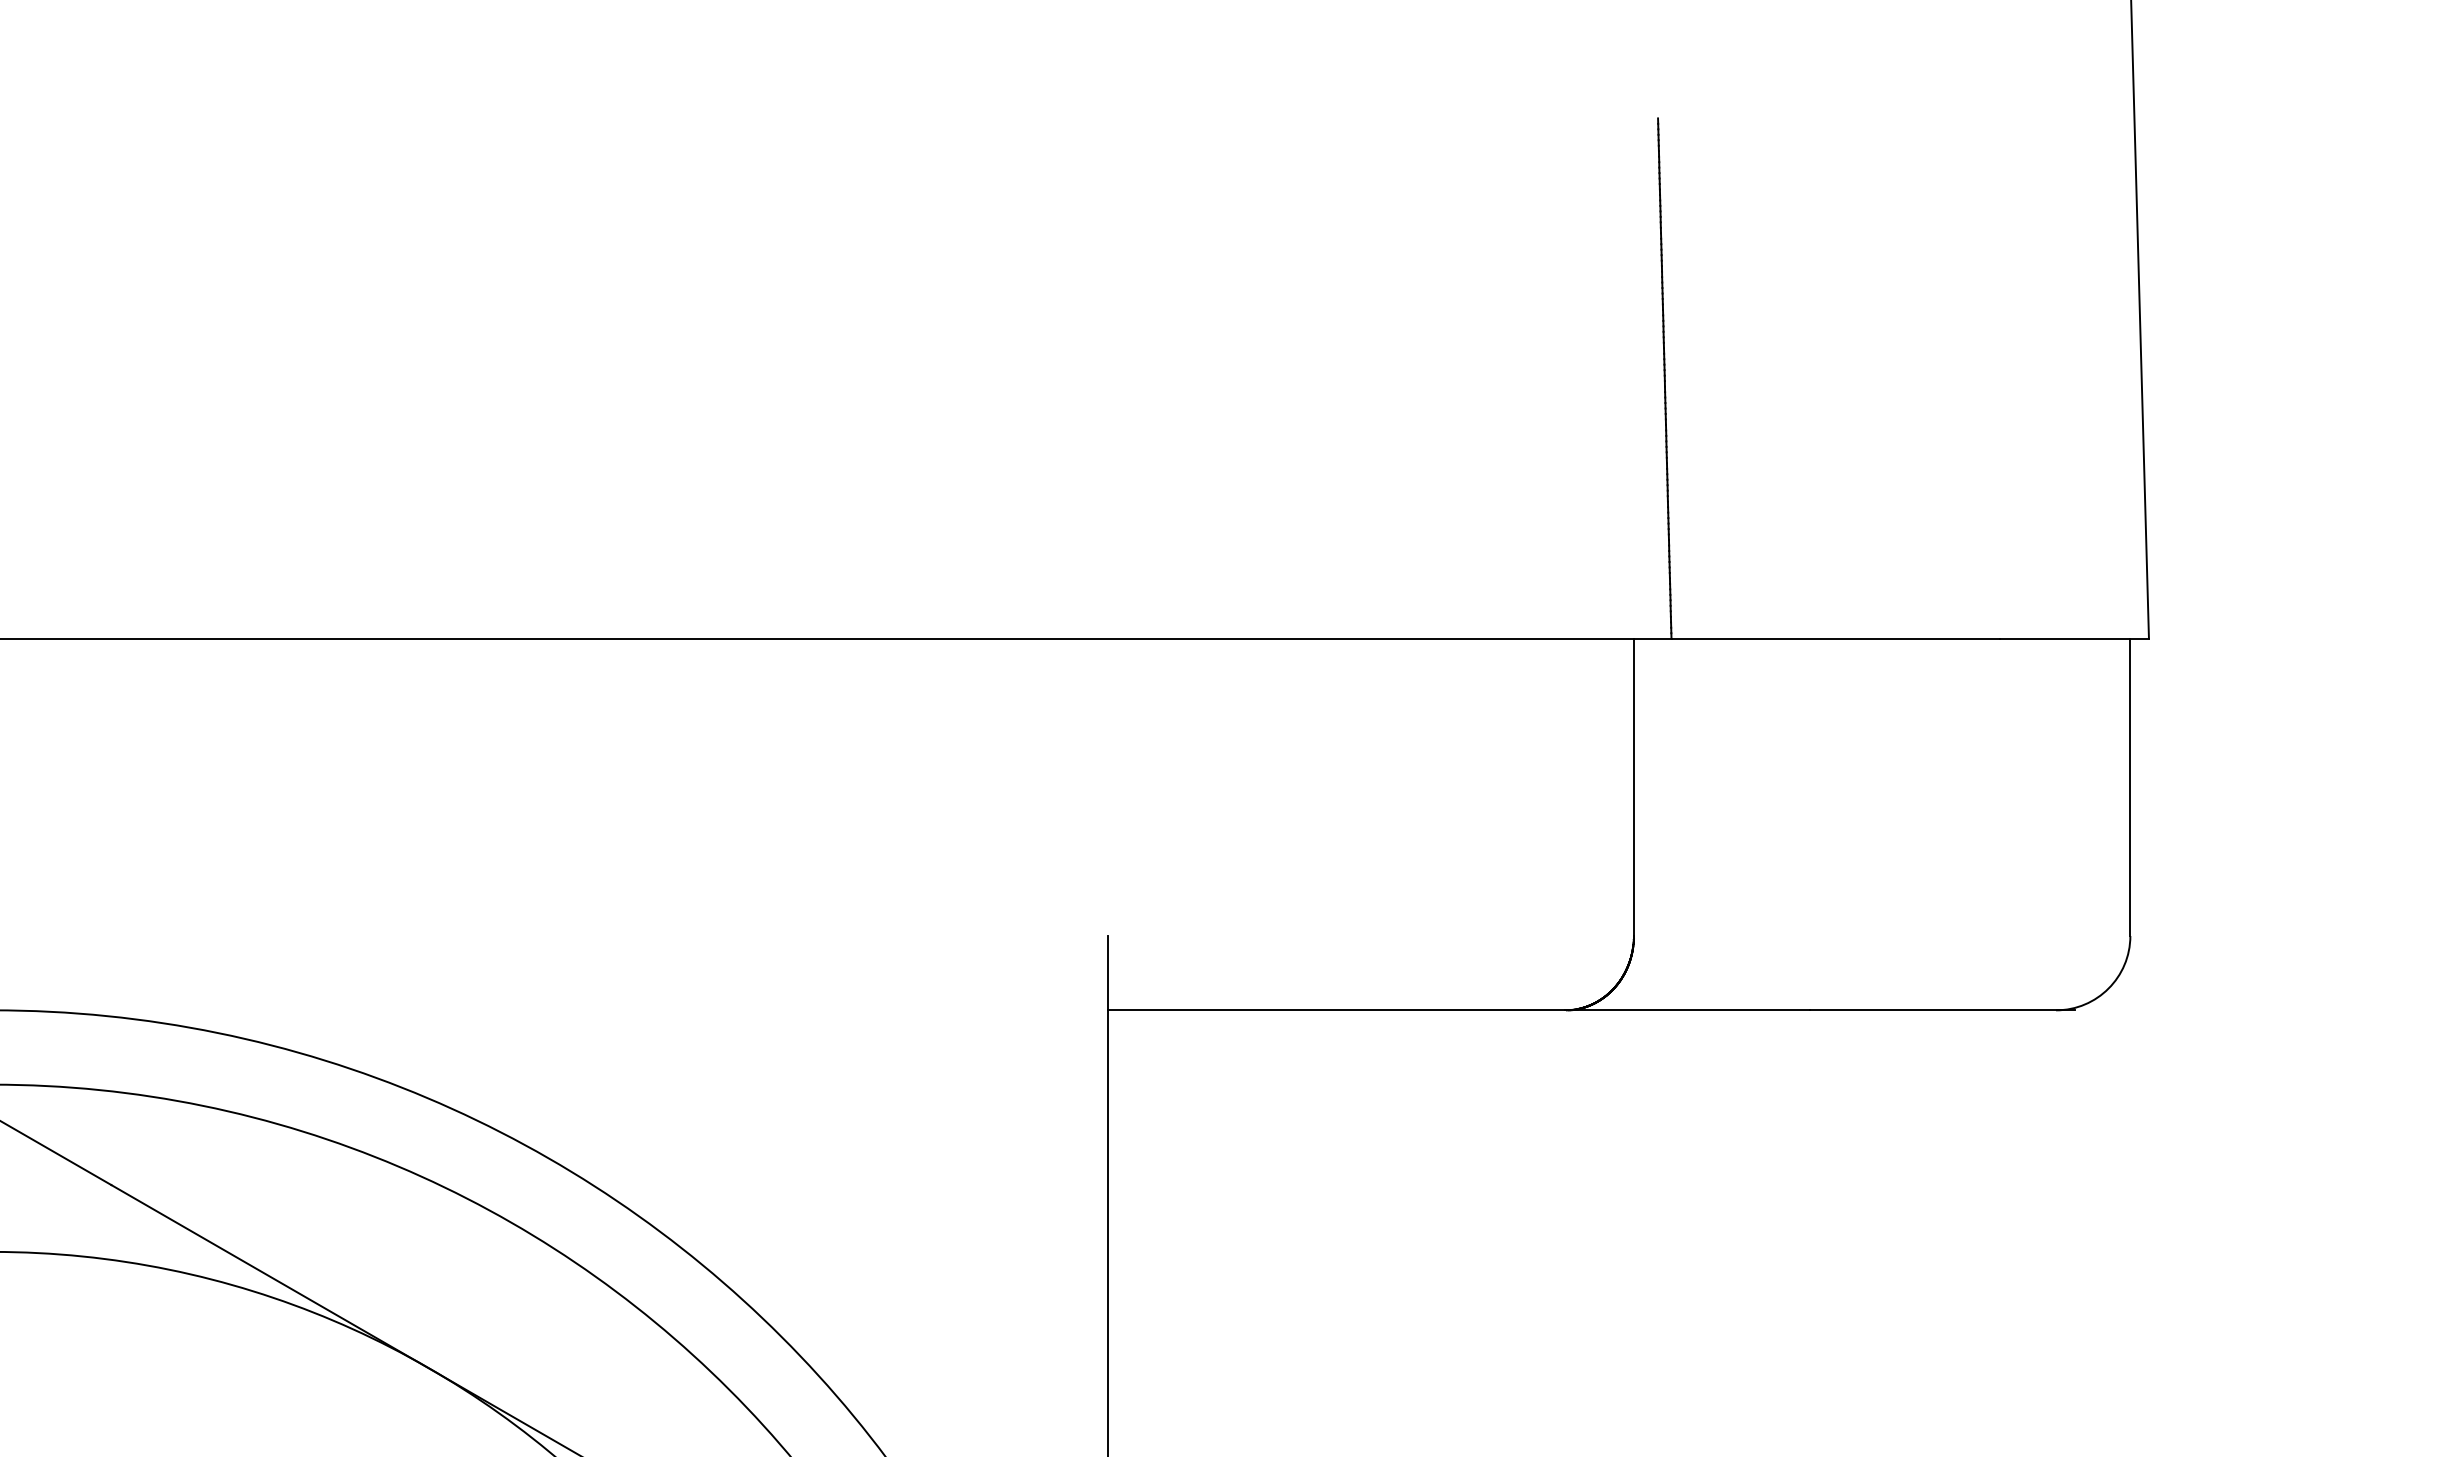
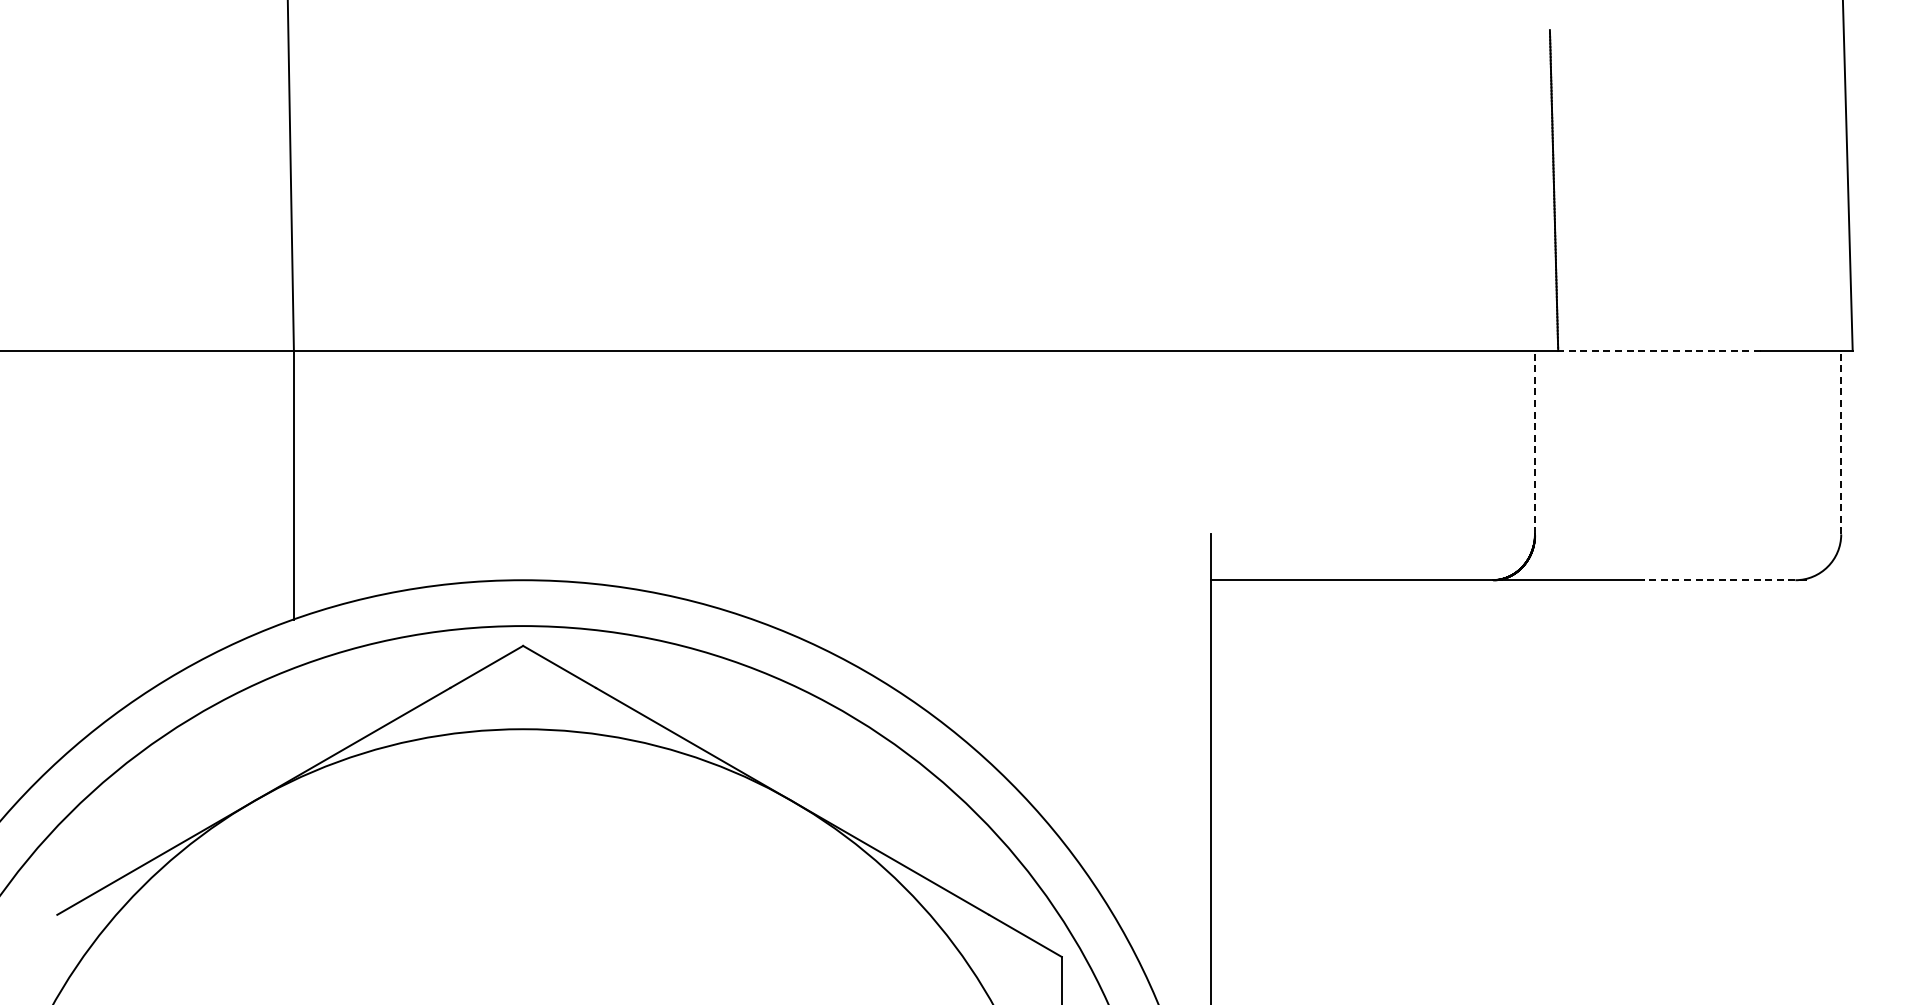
line: (1835, 639) -> (1659, 351), solid -> dashed
line: (1634, 787) -> (1535, 442), solid -> dashed
line: (2130, 787) -> (1841, 442), solid -> dashed
line: (1942, 1010) -> (1725, 580), solid -> dashed

